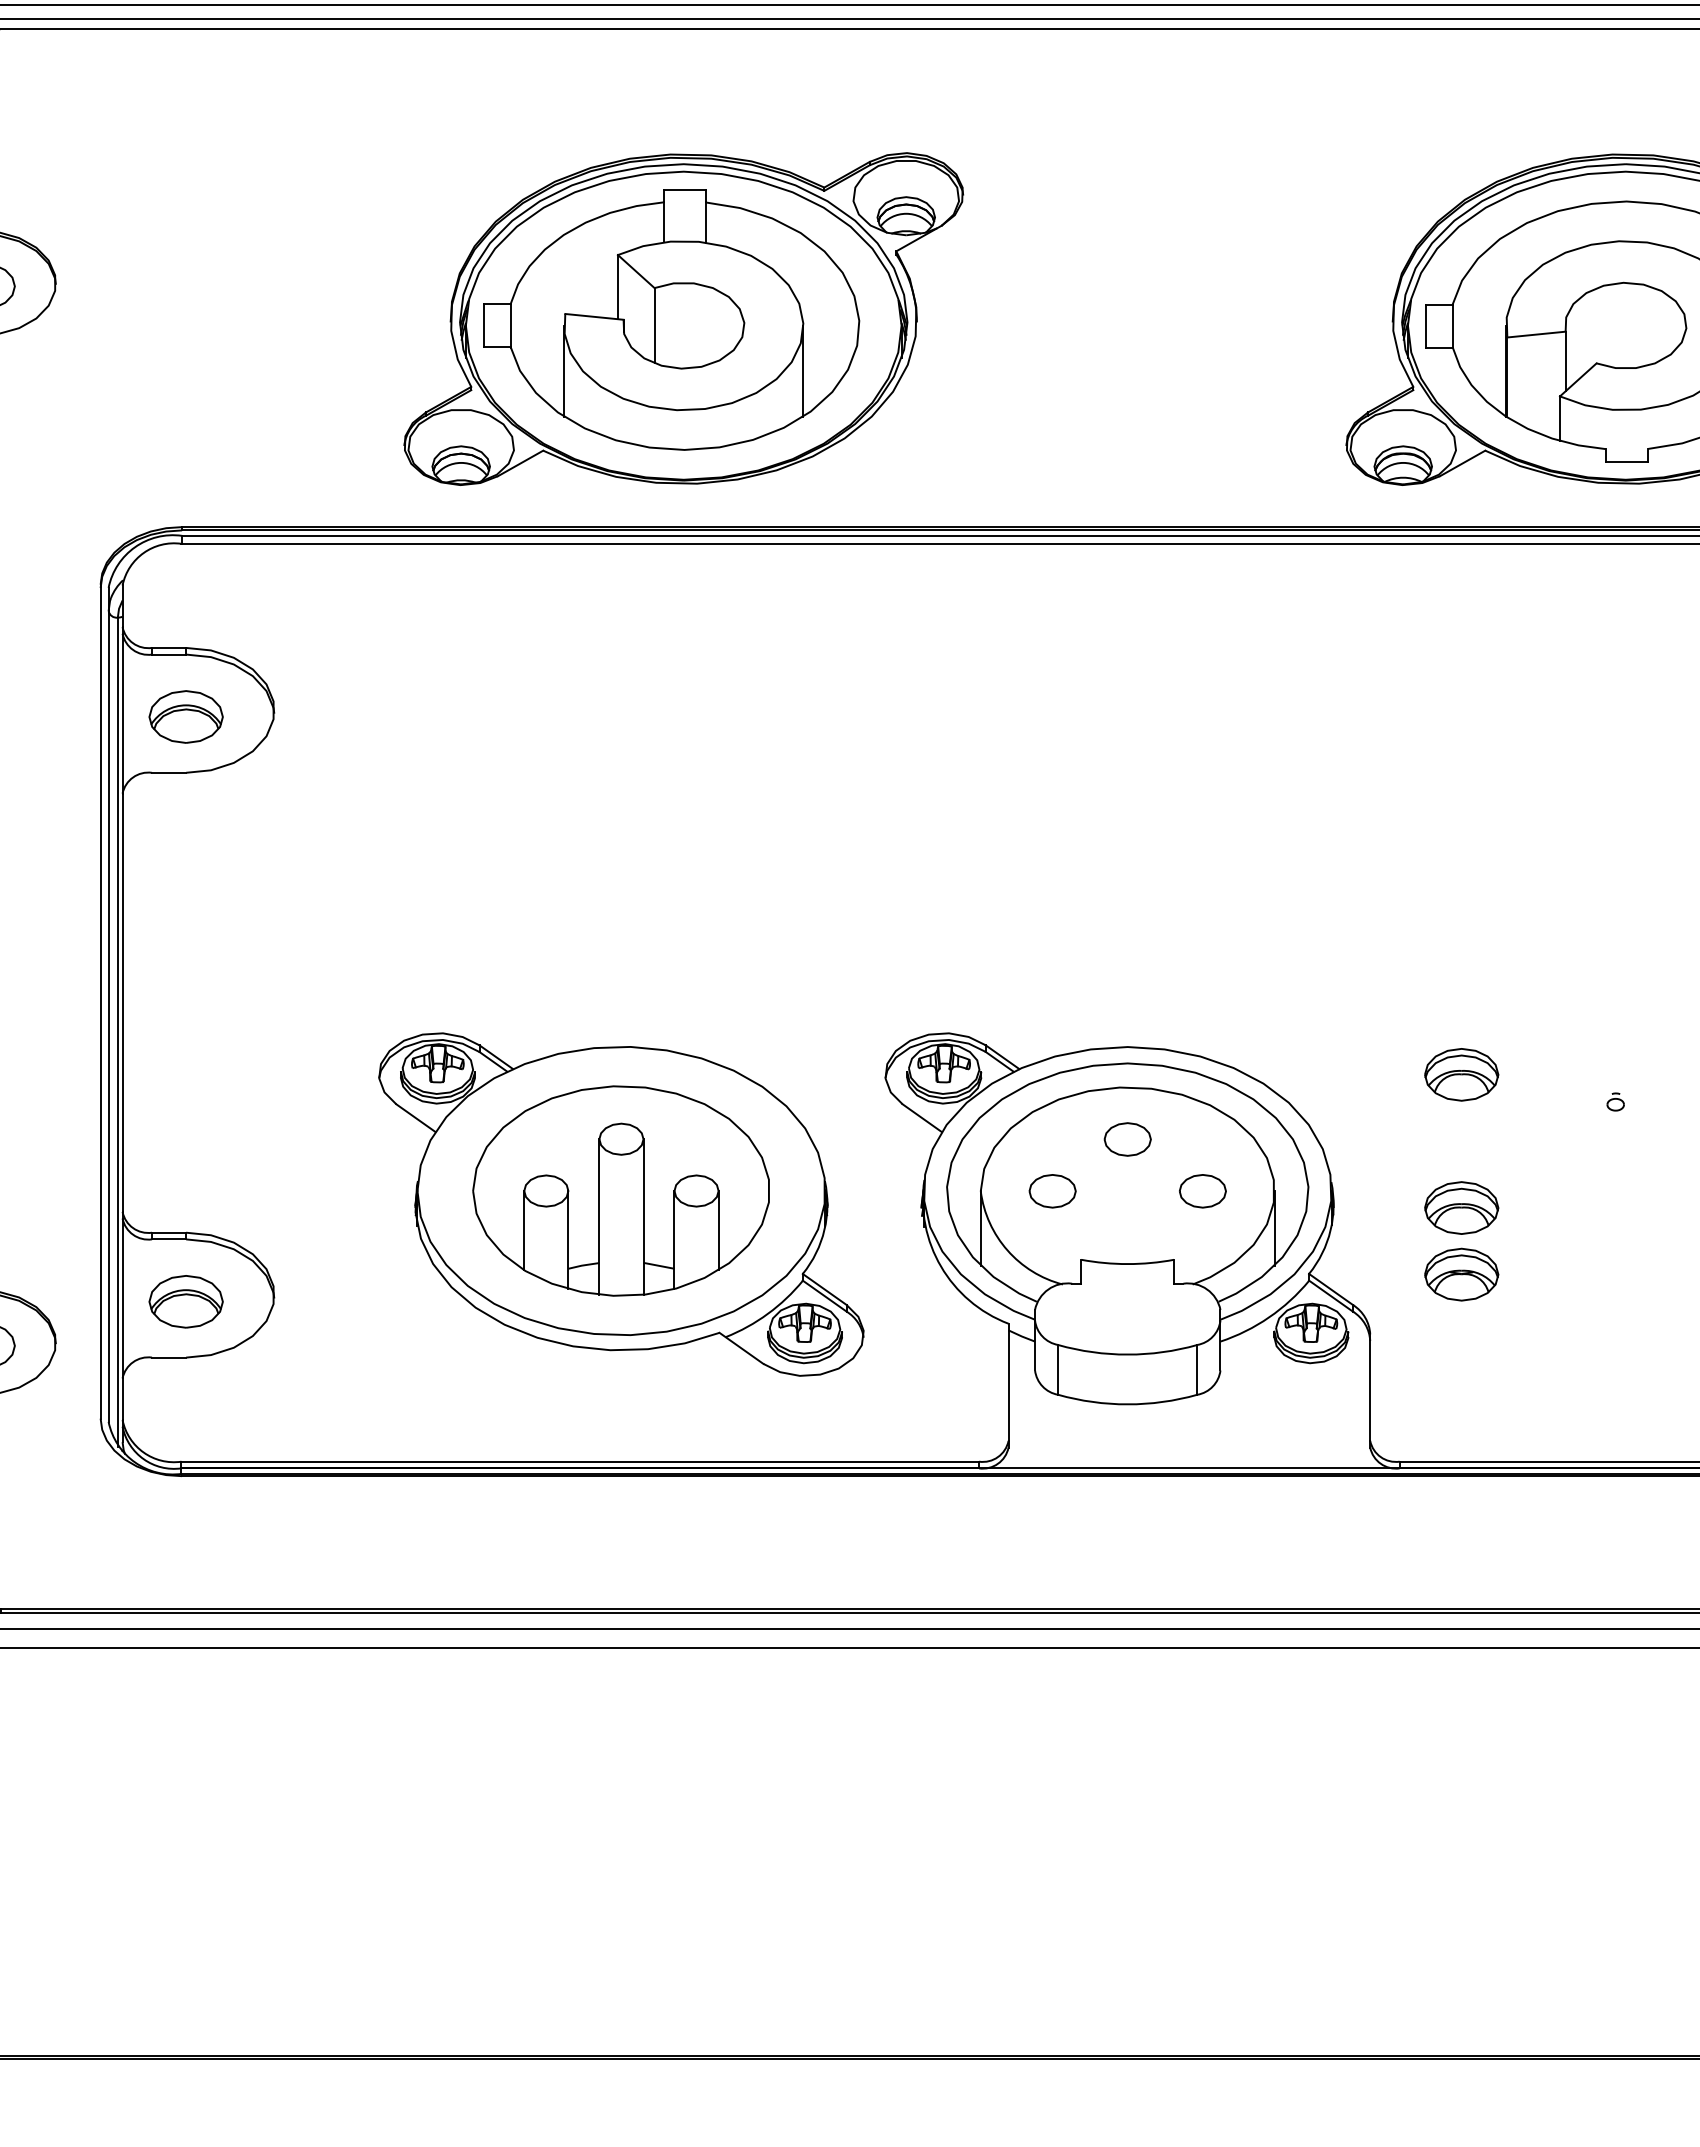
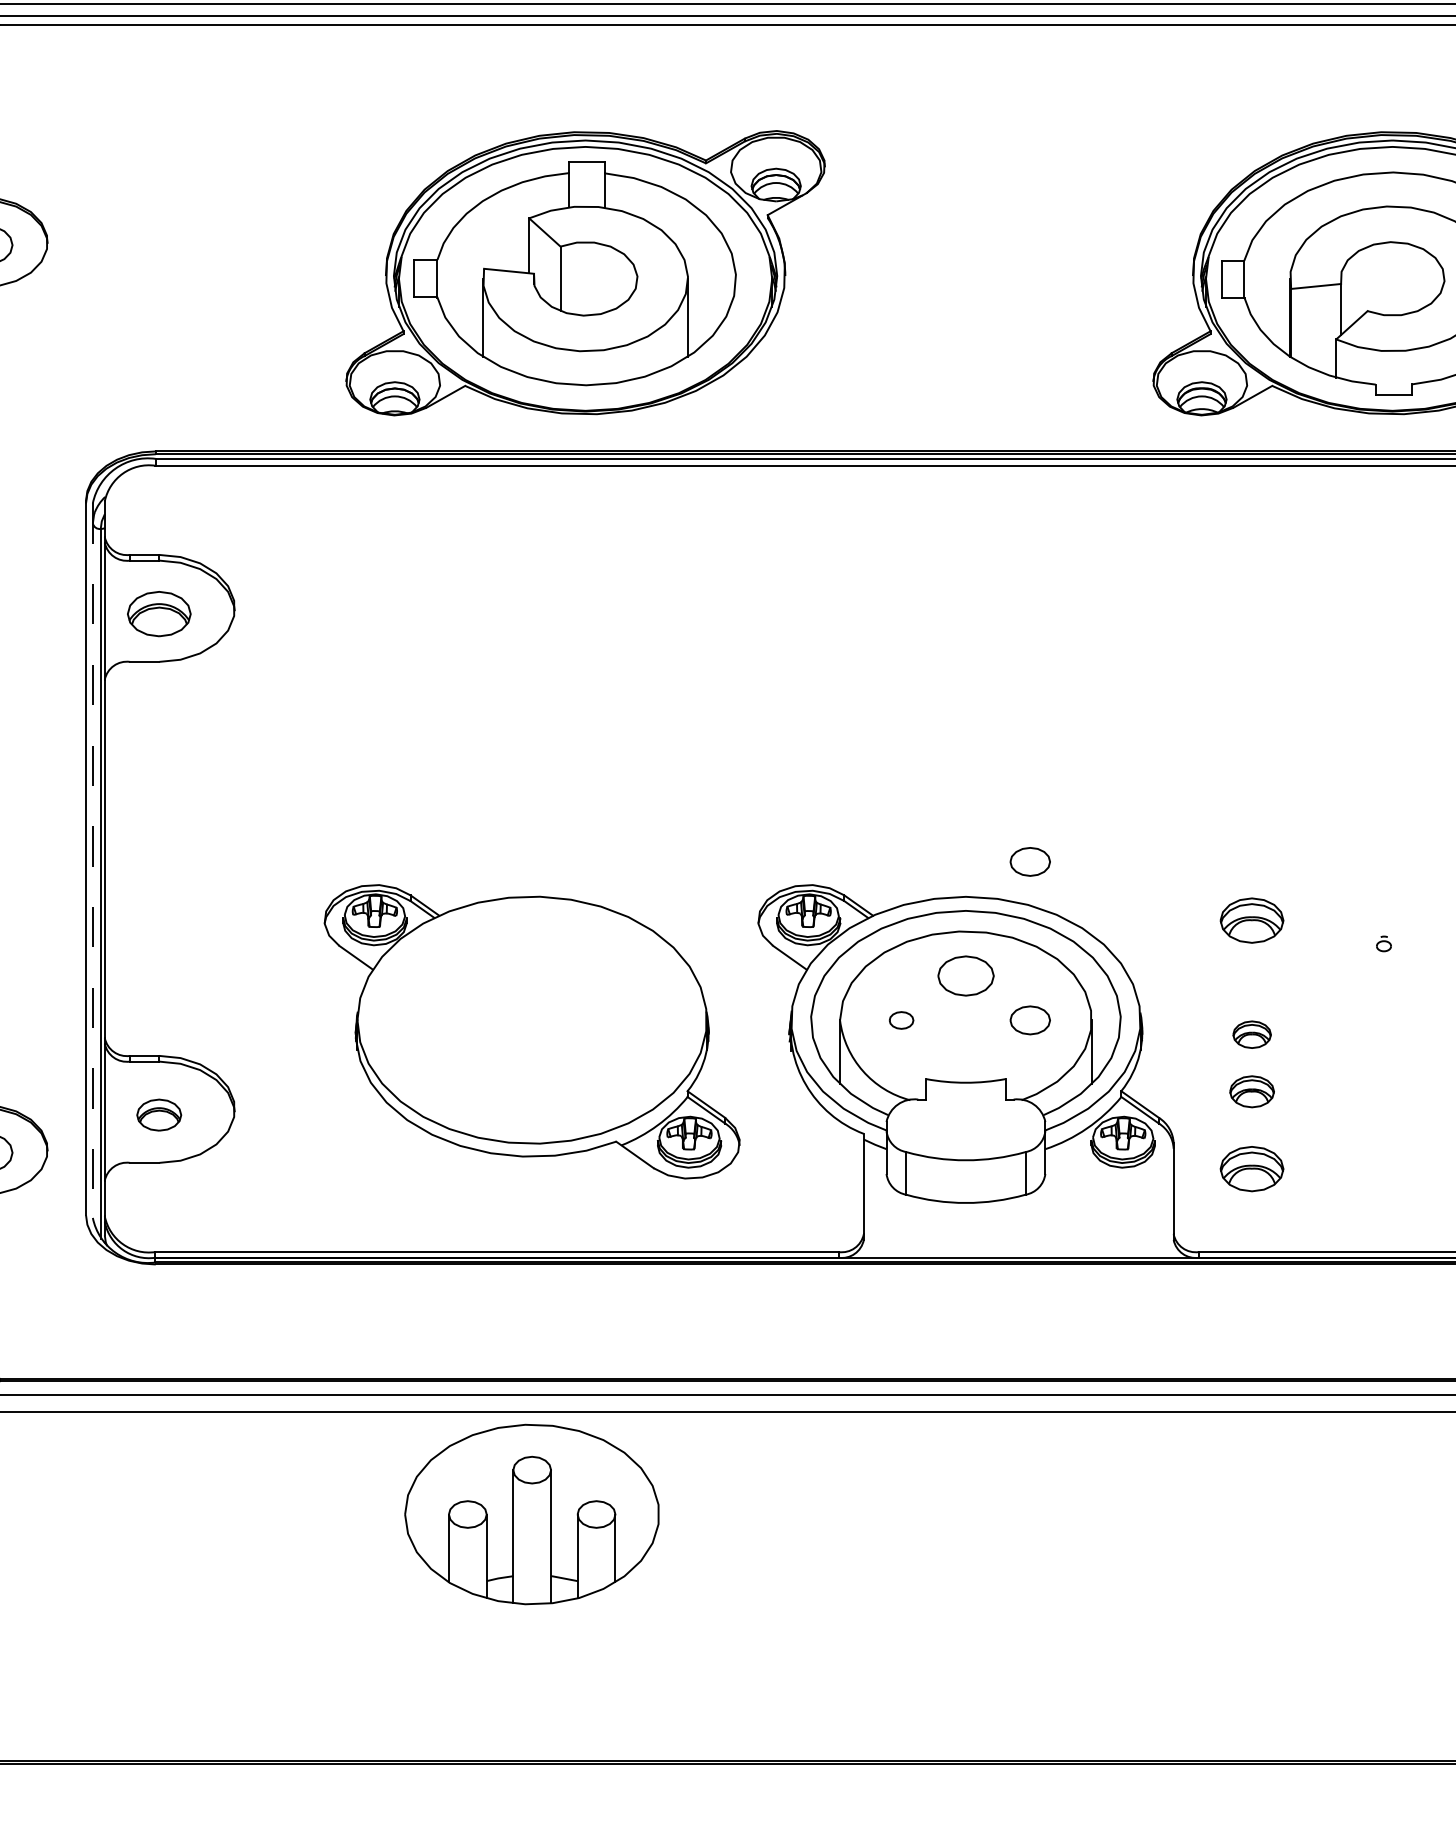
line: (108, 1004) -> (92, 860), solid -> dashed
part: (1202, 1006) -> (1029, 862), added
part: (1127, 1139) -> (965, 976), size x1.4
part: (620, 1190) -> (531, 1514), moved
part: (1052, 1191) -> (901, 1020), size x0.6
part: (1461, 1207) -> (1251, 1034), size x0.6
part: (1461, 1274) -> (1251, 1091), size x0.7
part: (185, 1301) -> (158, 1114), size x0.7
part: (1461, 1364) -> (1251, 1168), added

